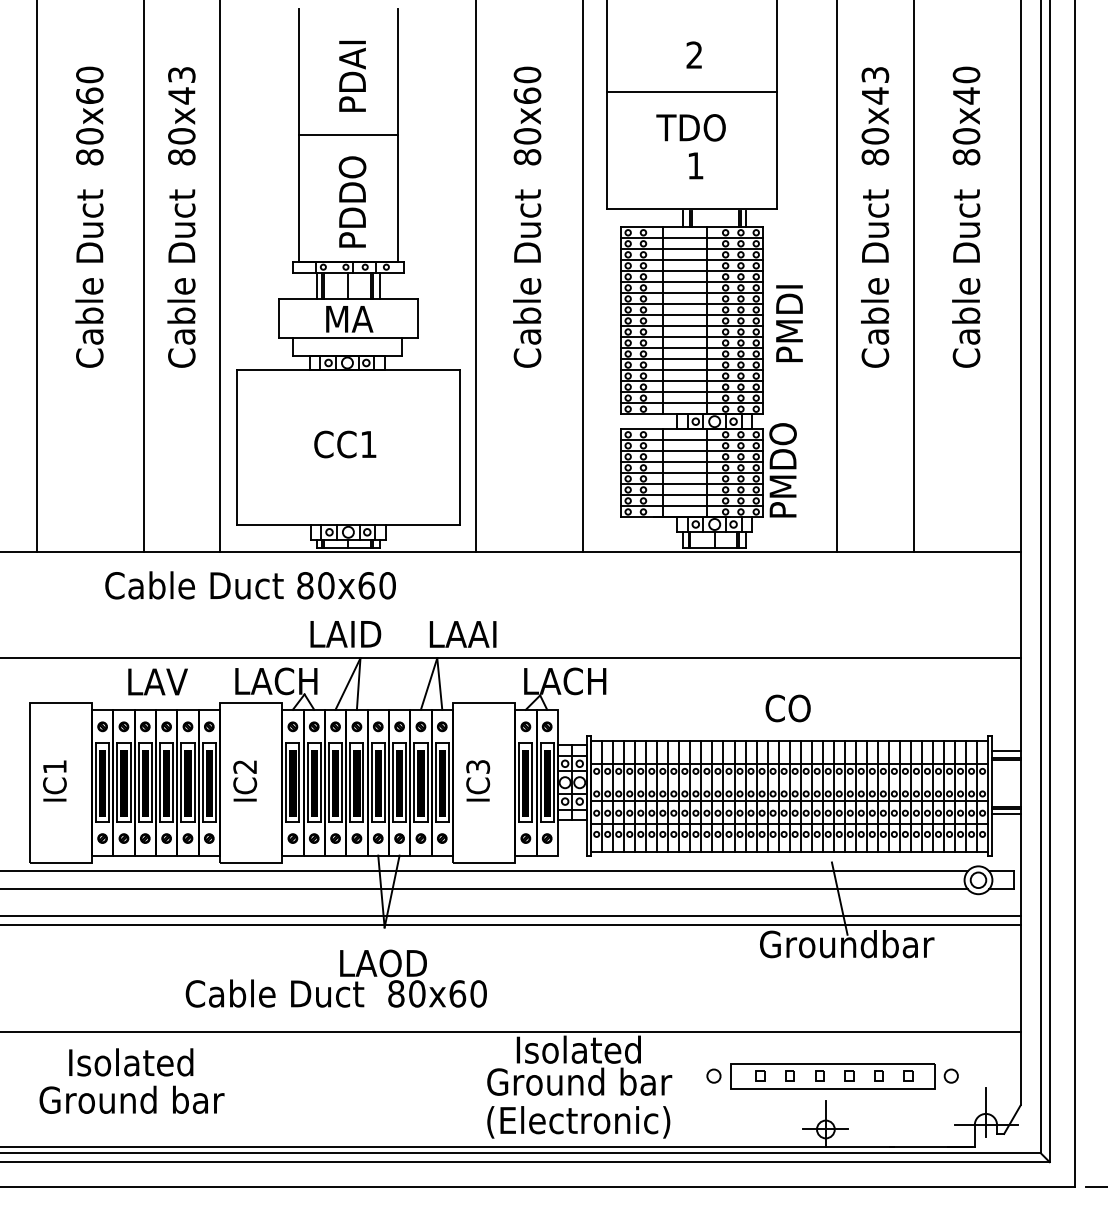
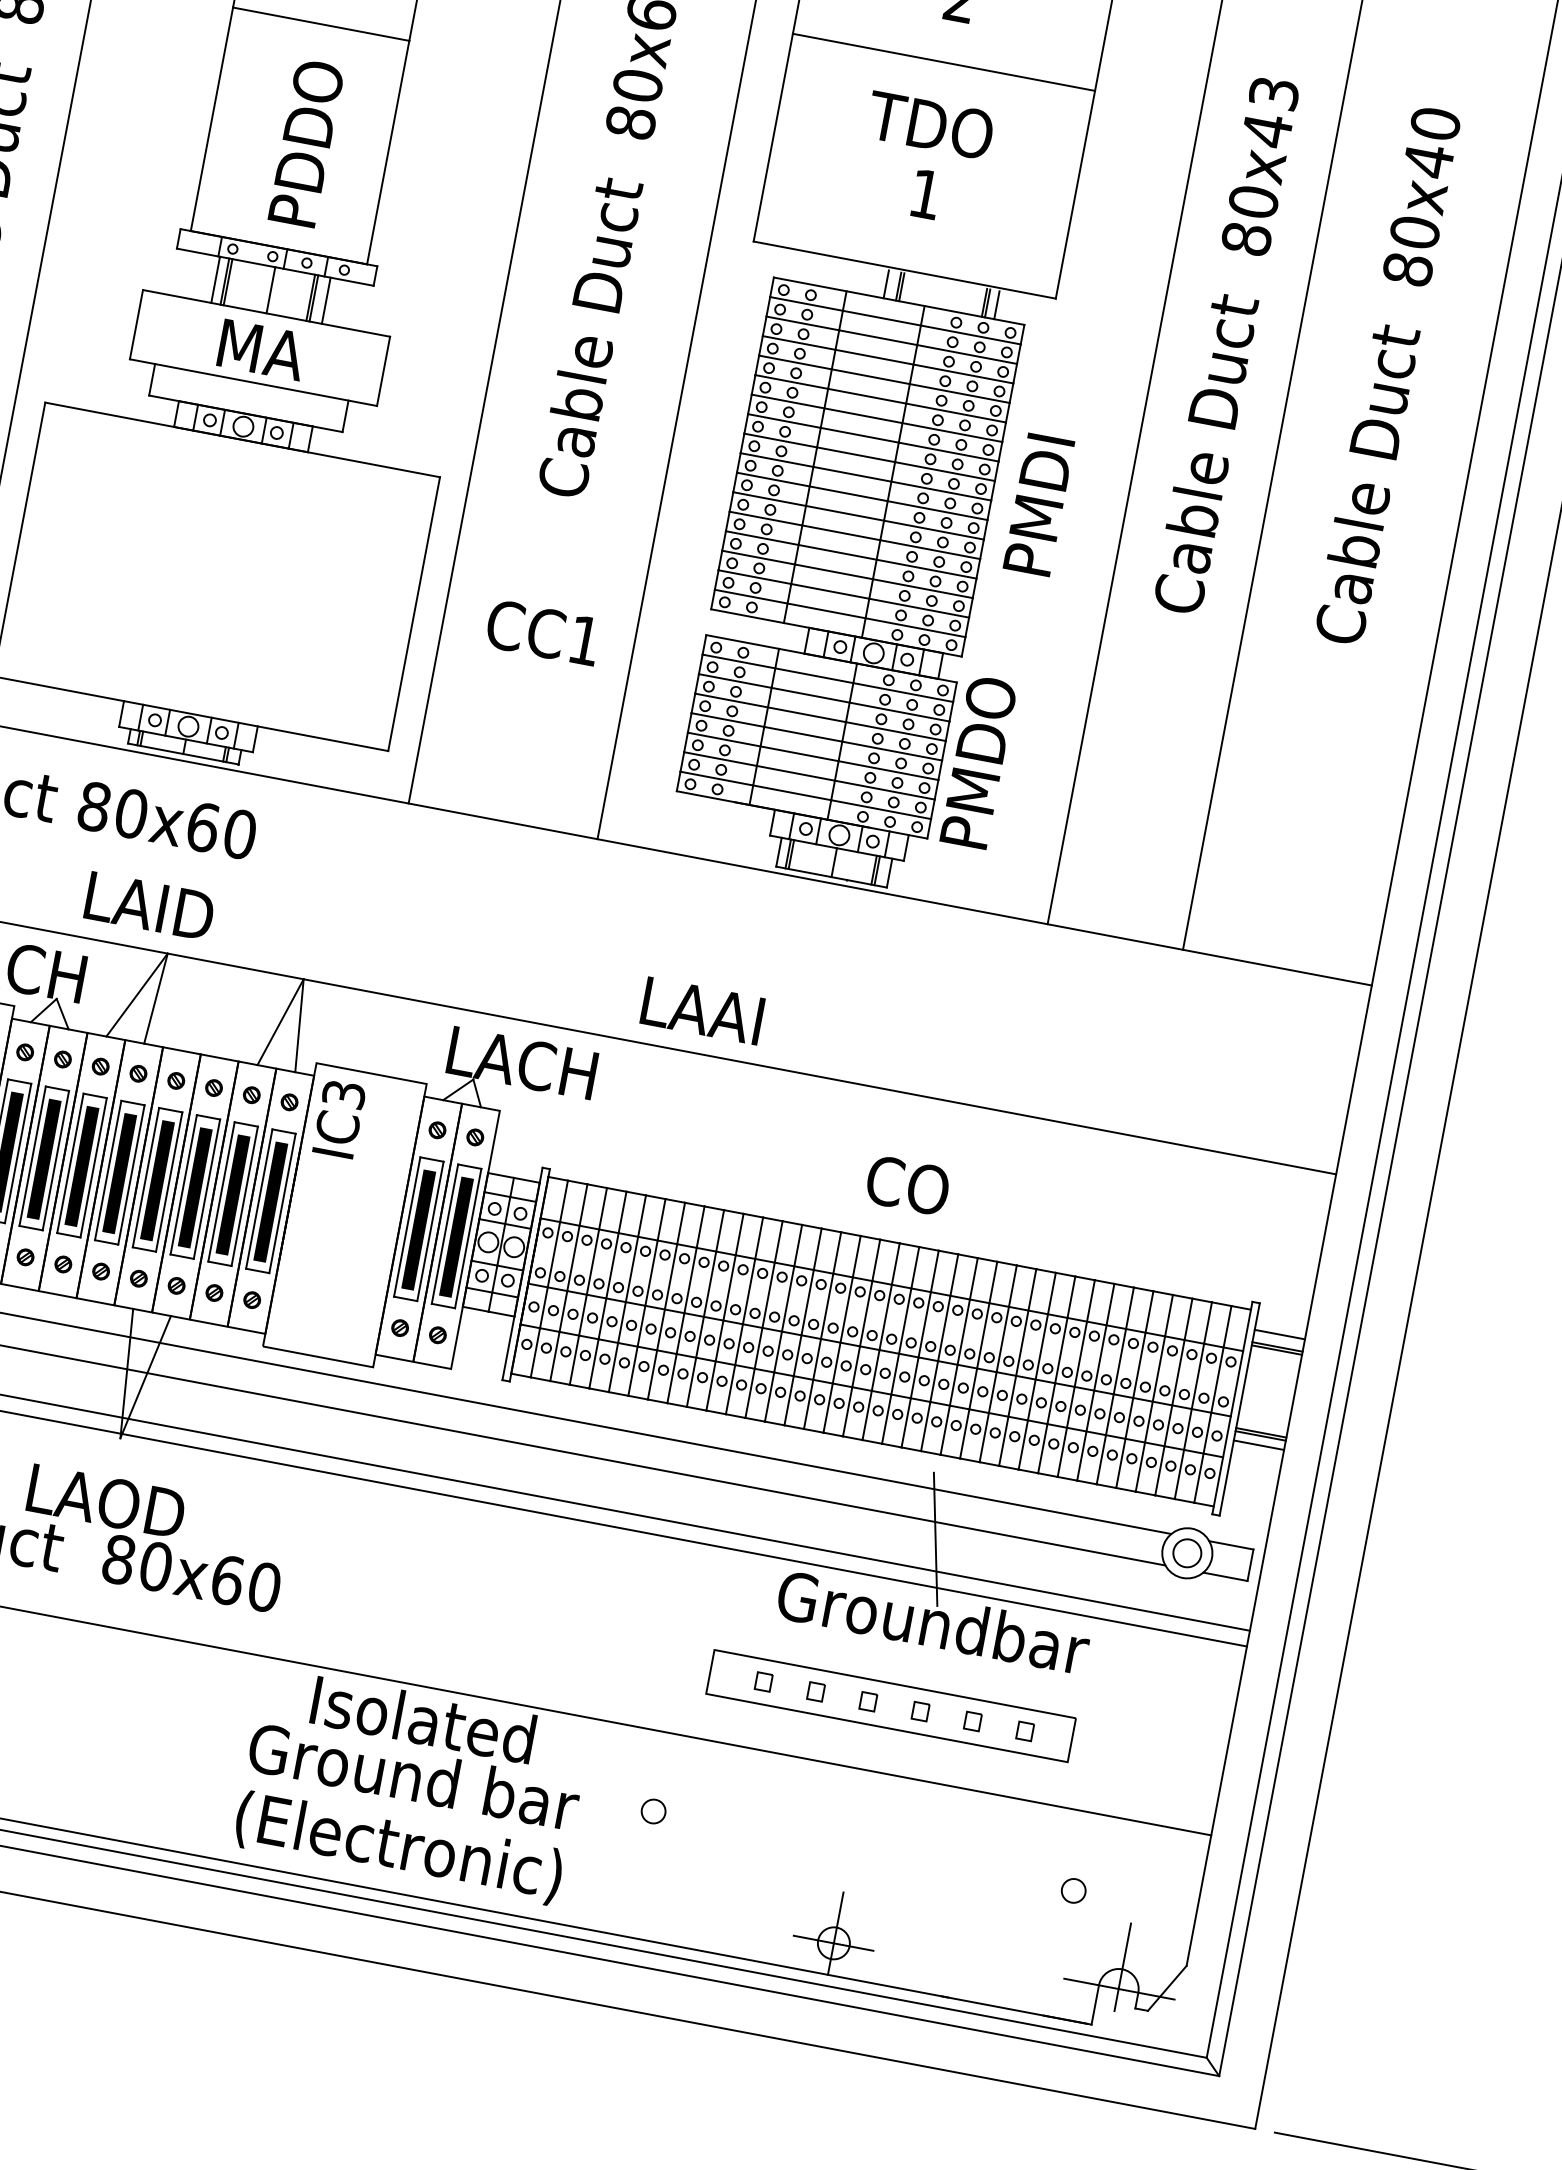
text: (345, 444) -> (543, 632), moved
text: (462, 634) -> (701, 1010), moved
text: (478, 780) -> (340, 1118), moved
part: (832, 1076) -> (890, 1706), moved

